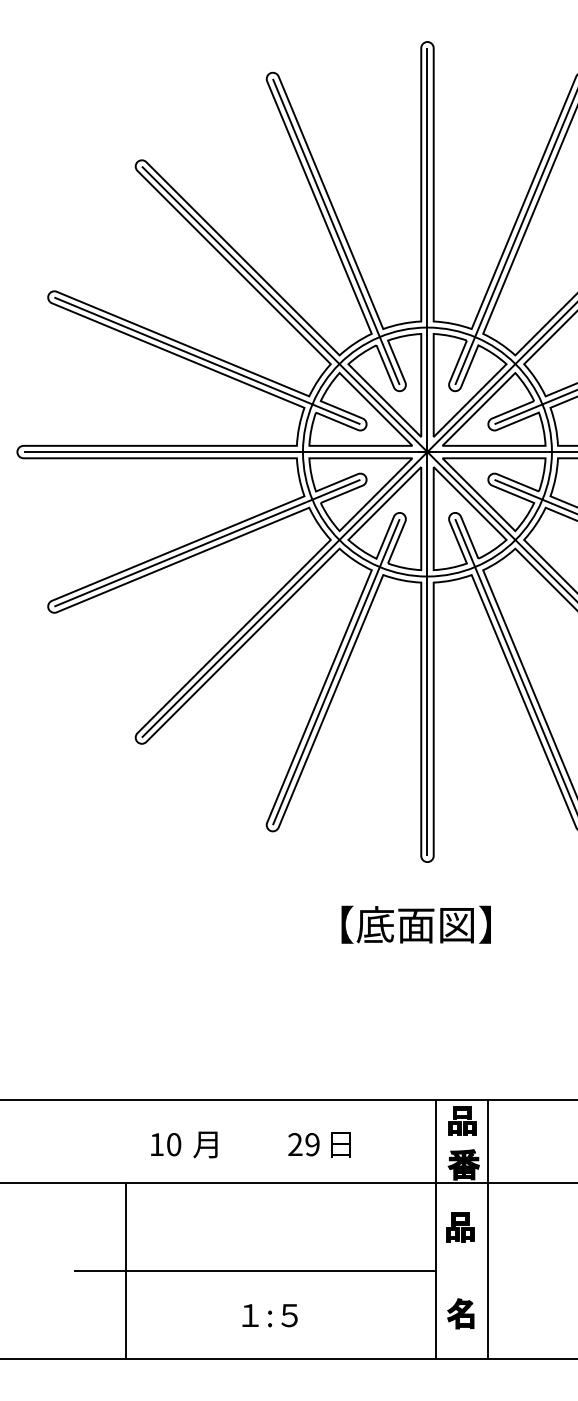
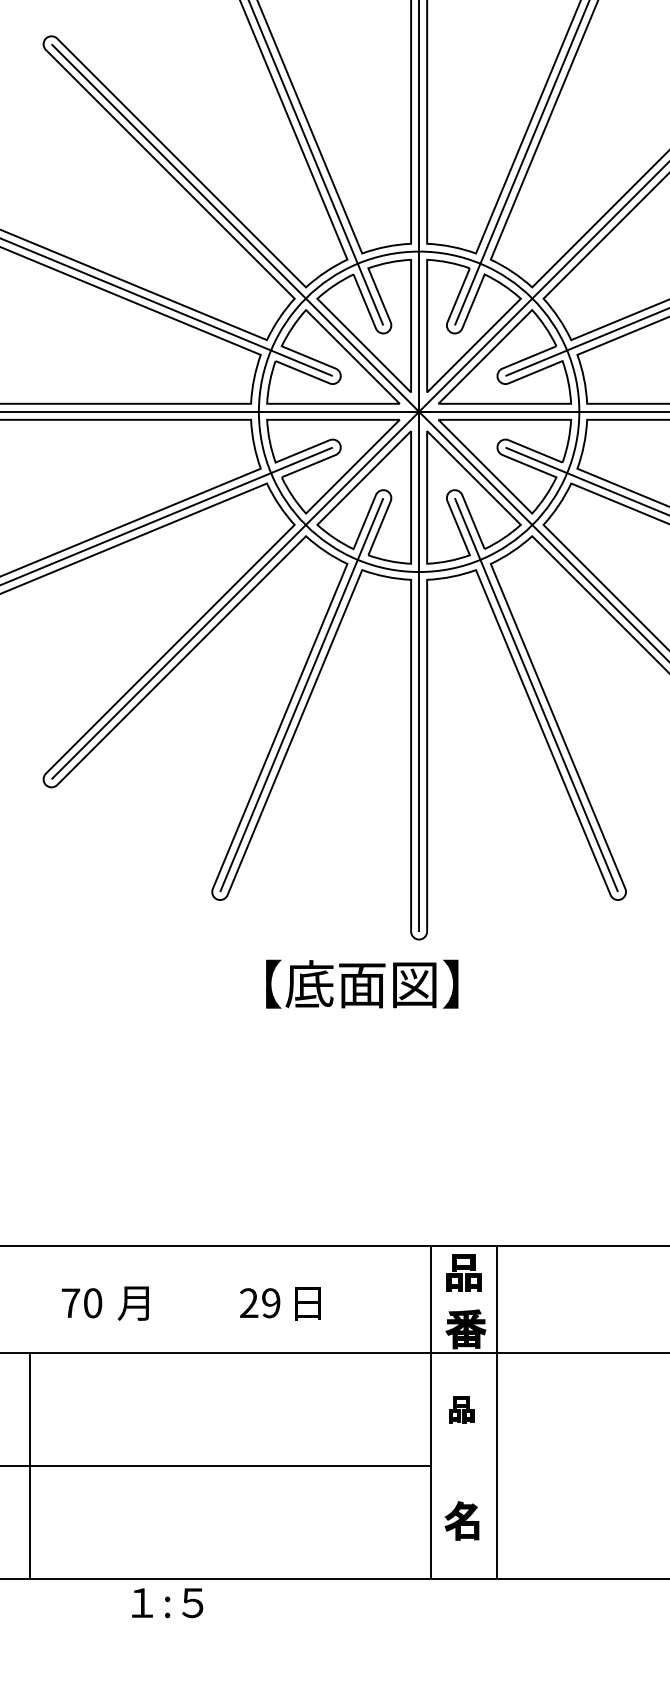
text: (415, 924) -> (361, 983), moved
text: (157, 1144) -> (71, 1303), 10 -> 70
part: (460, 1227) -> (461, 1409), size x0.7
text: (269, 1315) -> (166, 1602), moved

